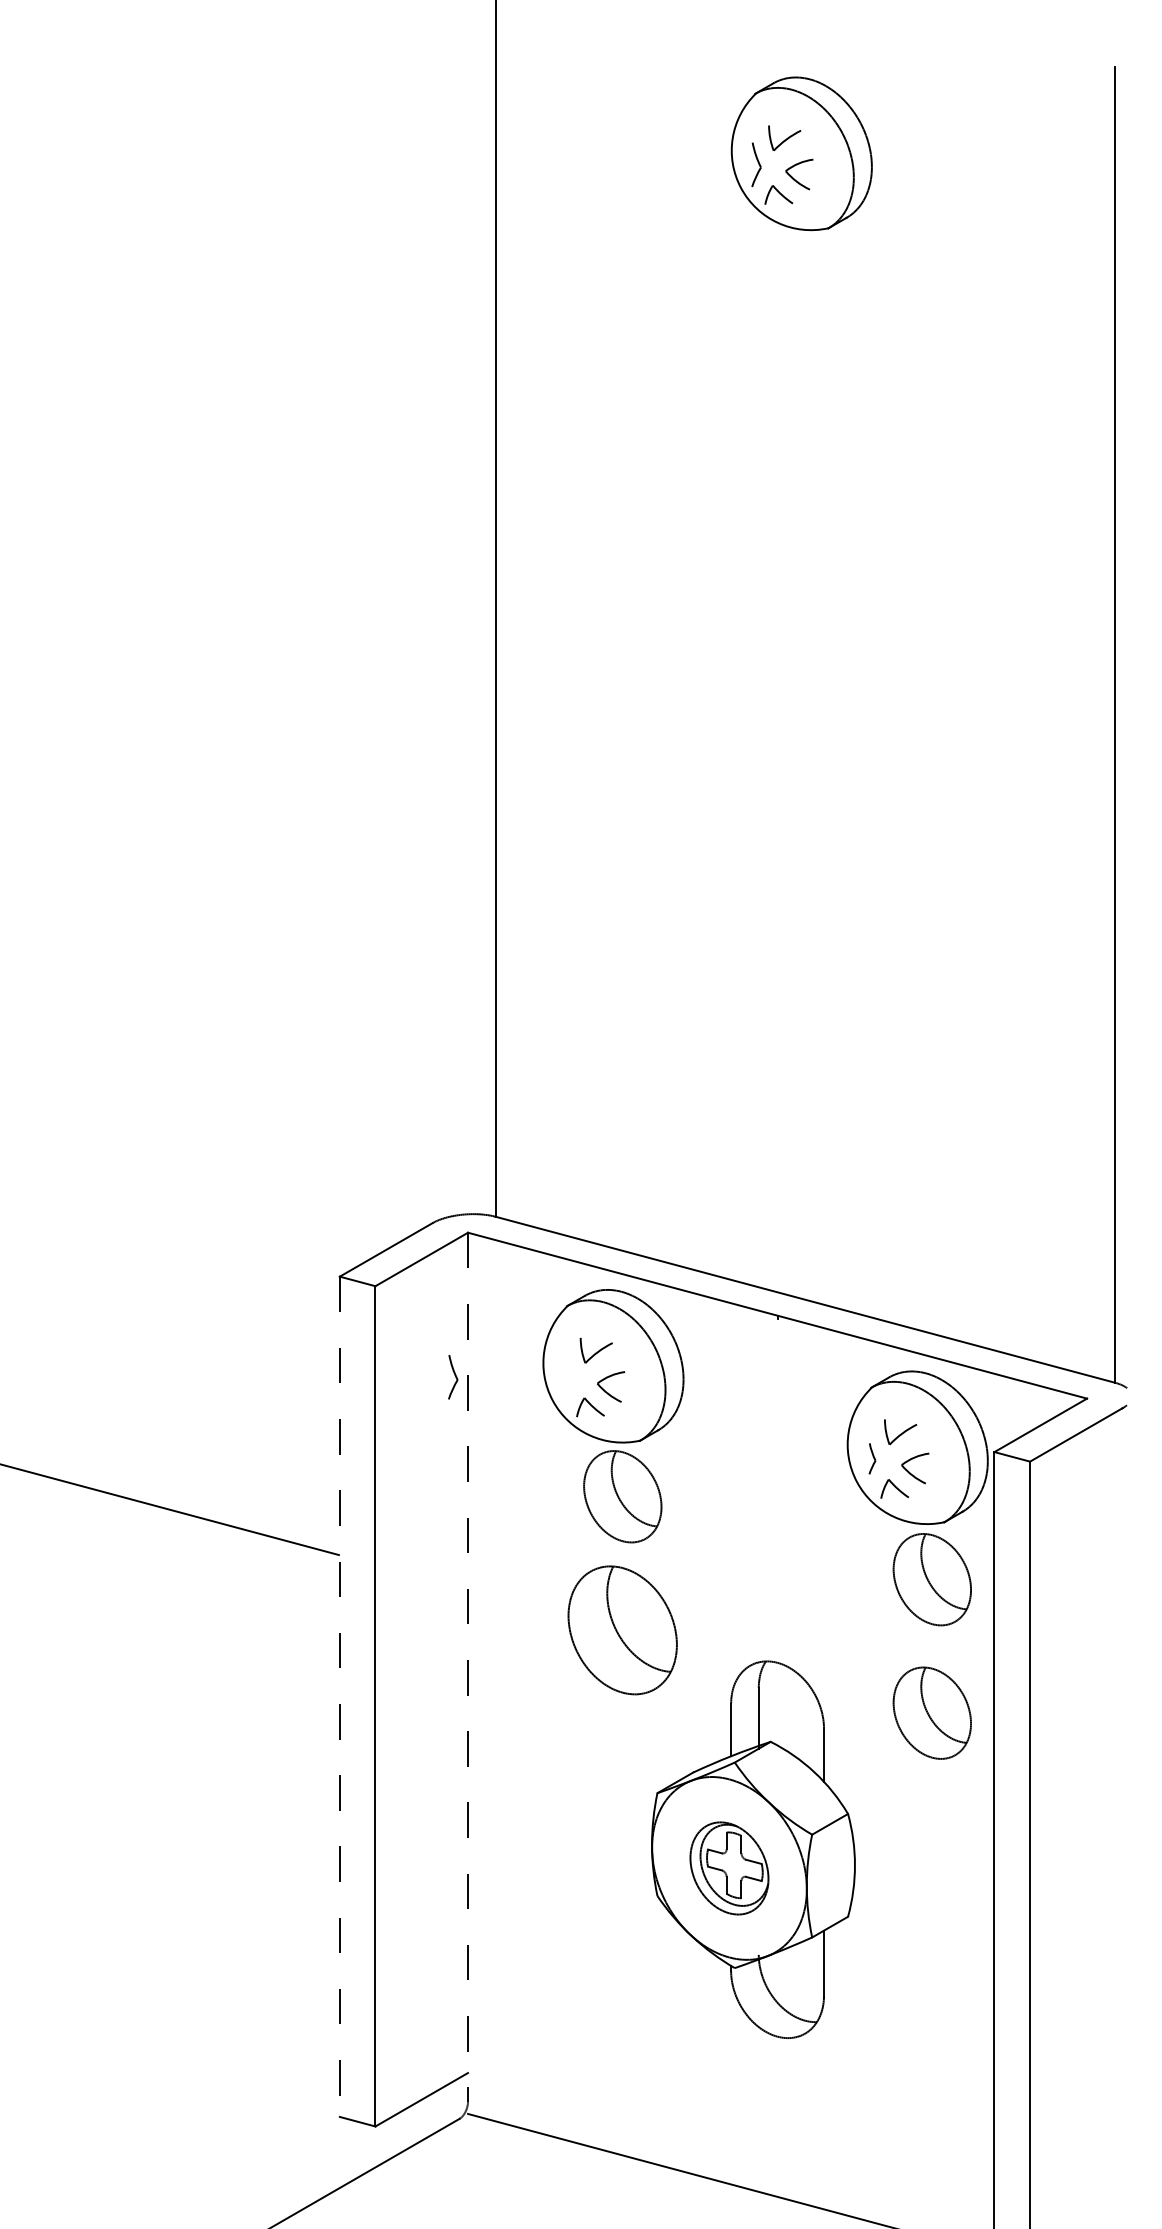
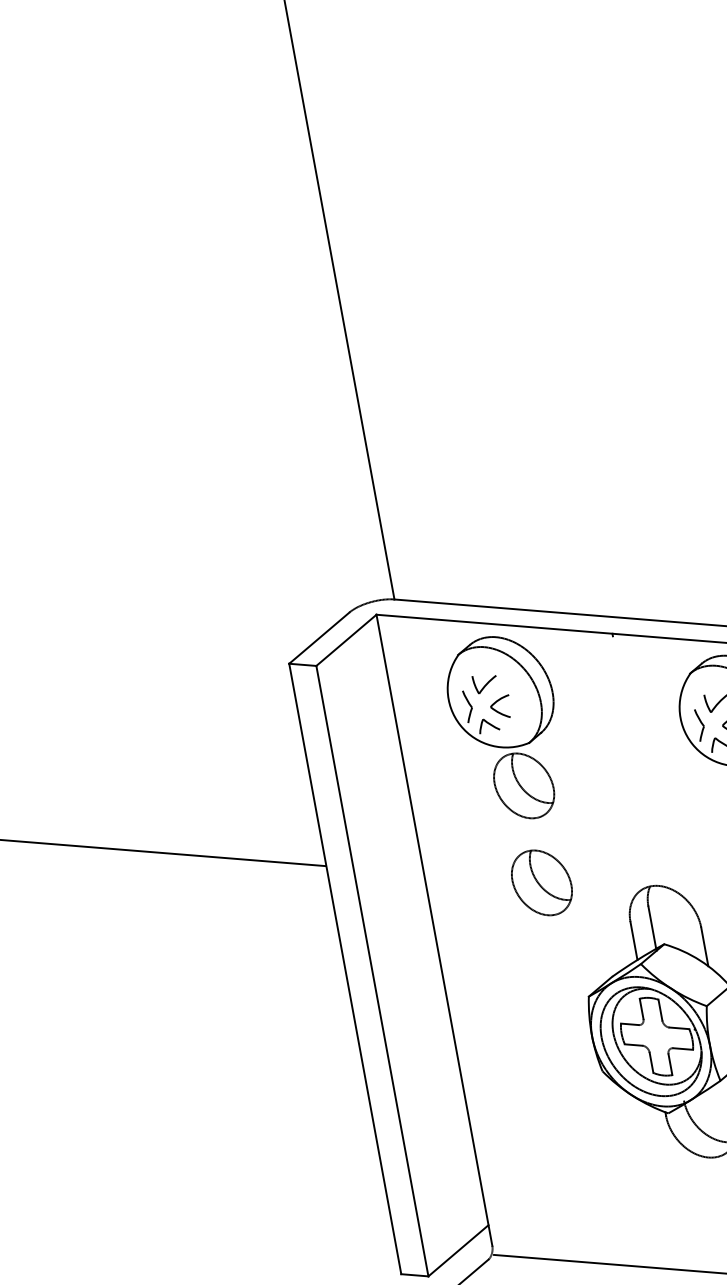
part: (453, 1377) -> (468, 706), moved
part: (872, 1458) -> (700, 724), size x1.43
part: (622, 1629) -> (541, 882), size x0.71
line: (468, 1667) -> (434, 930), dashed -> solid
line: (339, 1697) -> (345, 969), dashed -> solid
part: (729, 1868) -> (651, 1041), size x1.67

